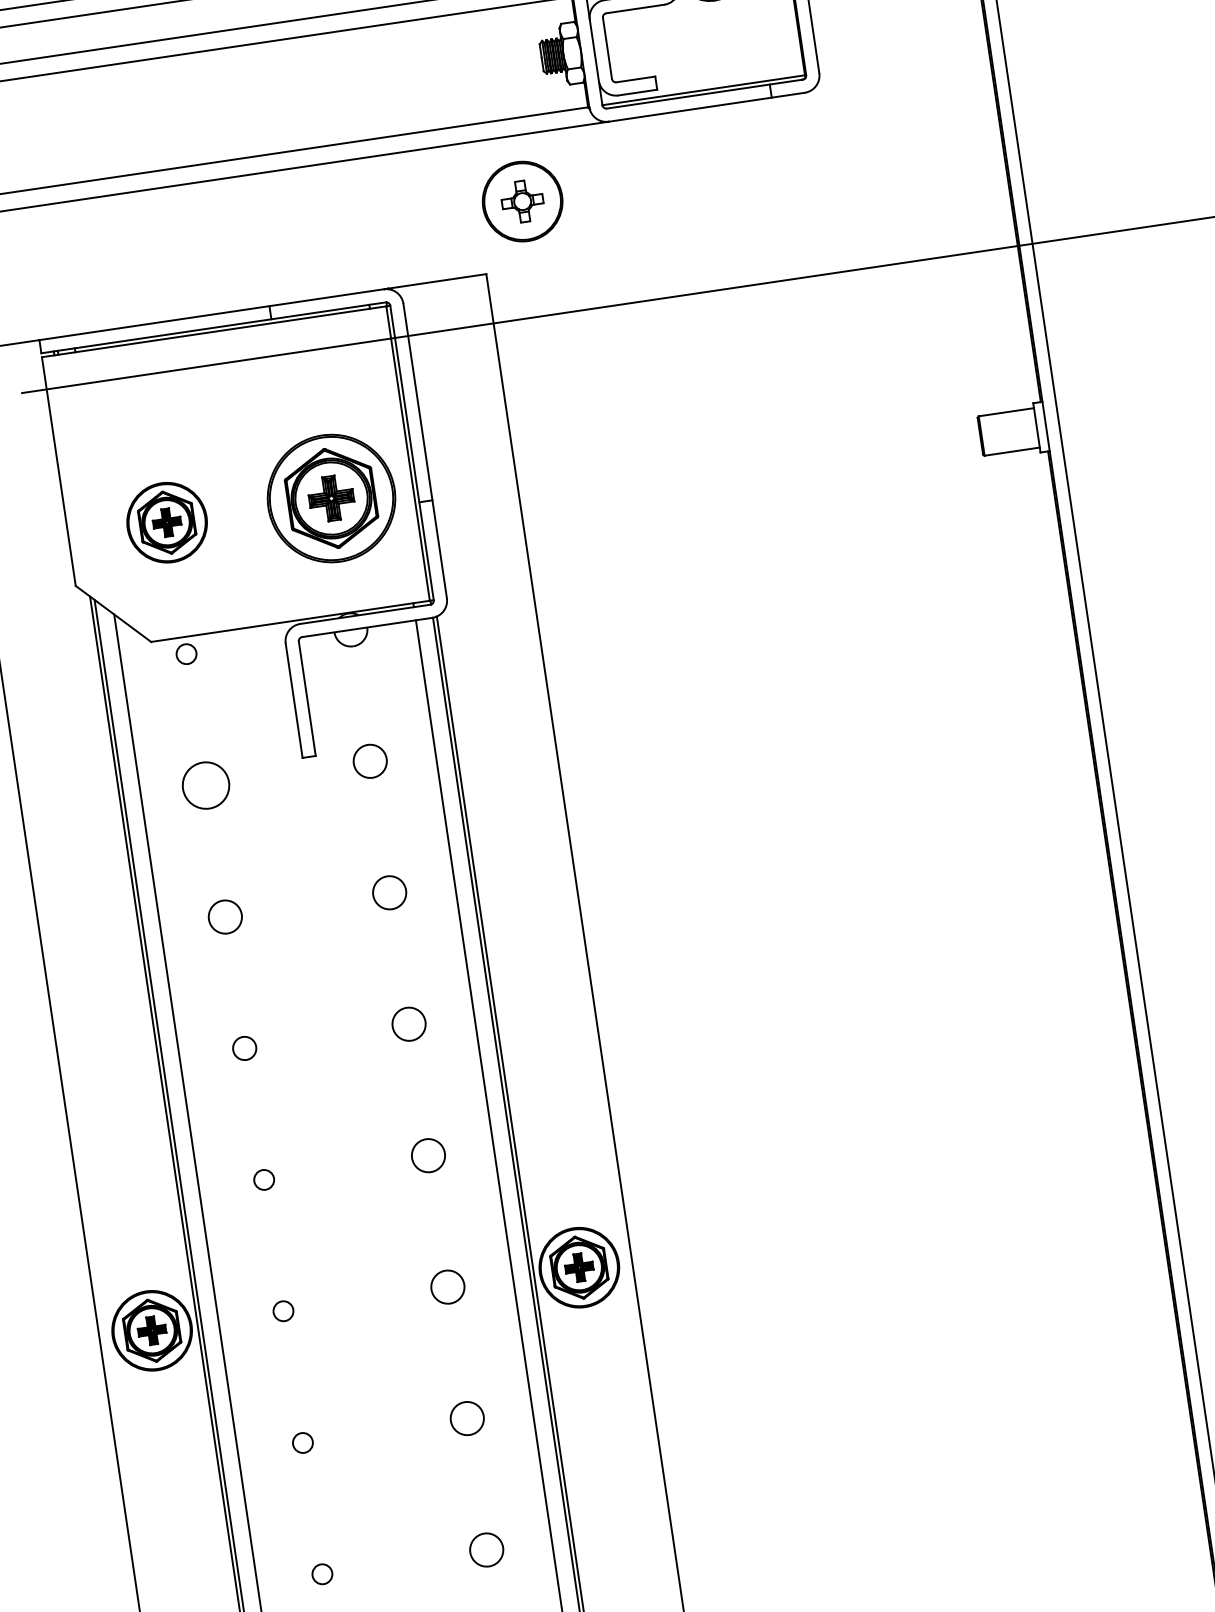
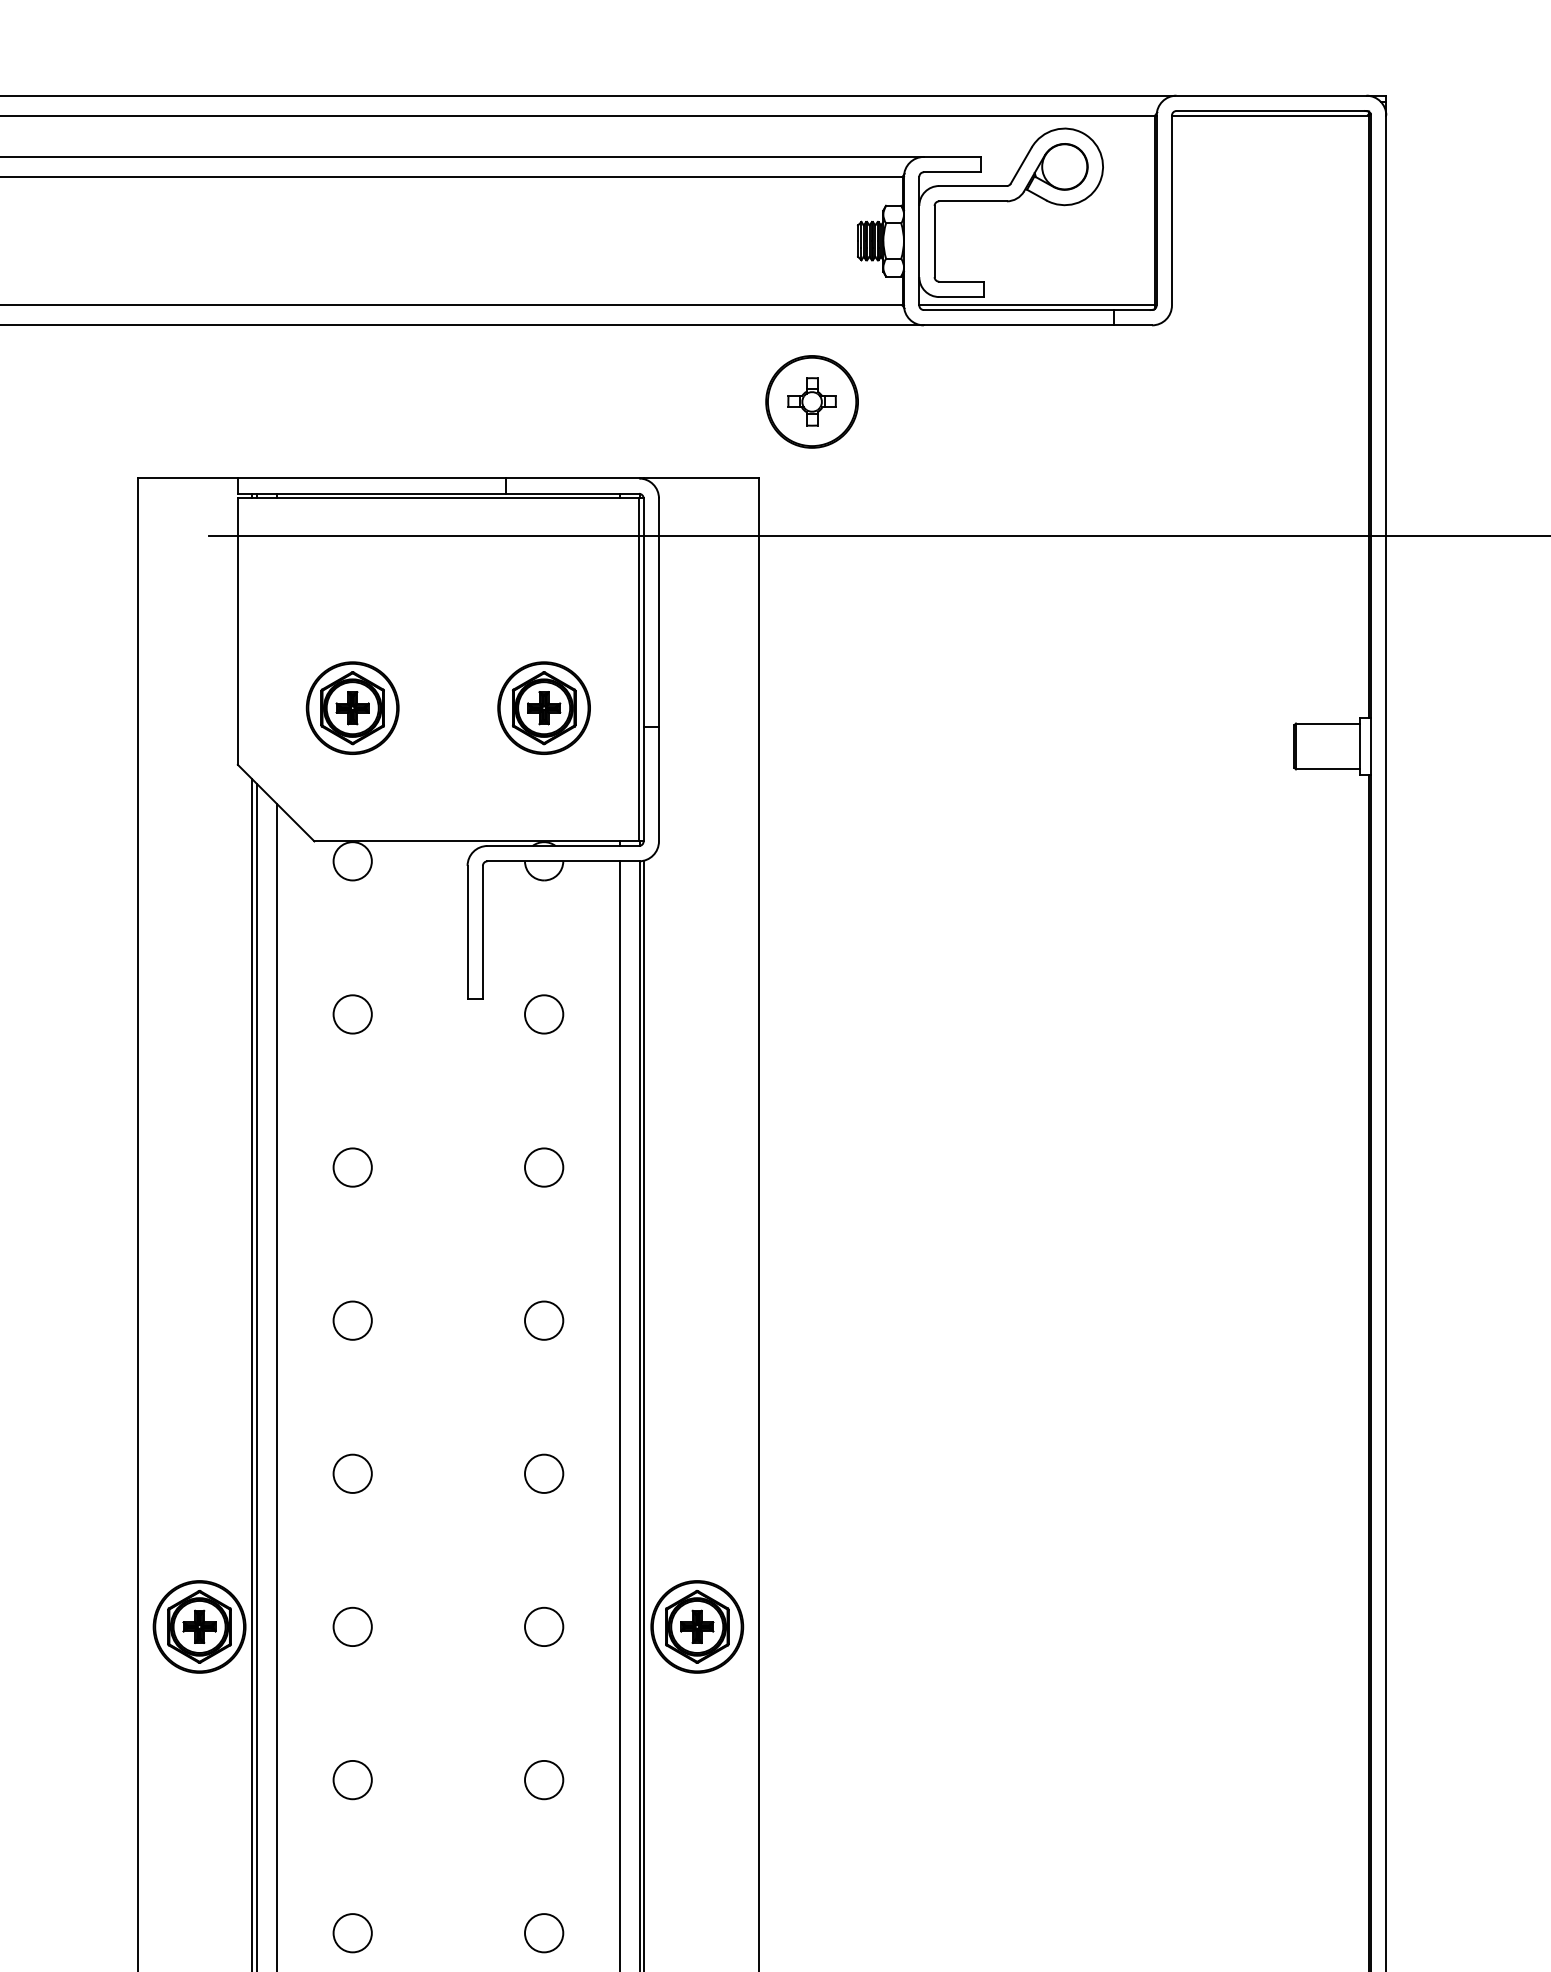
part: (330, 497) -> (543, 707), size x0.62
circle: (186, 654) -> (352, 861), size x1.67
circle: (205, 785) -> (352, 1014), size x0.71
circle: (244, 1048) -> (352, 1320), size x1.43
circle: (263, 1179) -> (352, 1473), size x1.67
circle: (283, 1311) -> (352, 1626), size x1.67
circle: (302, 1443) -> (352, 1780), size x1.67
circle: (322, 1574) -> (352, 1933), size x1.67

